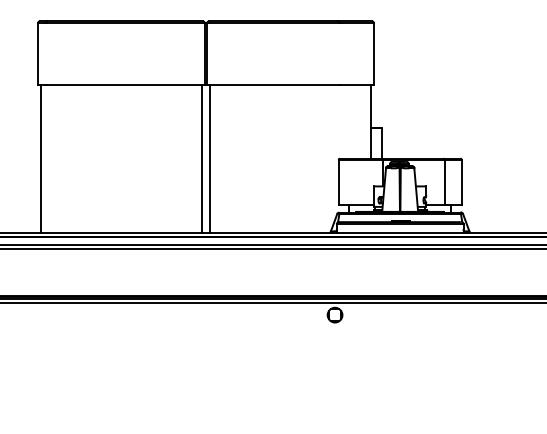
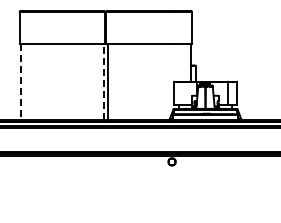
line: (41, 158) -> (21, 81), solid -> dashed
line: (201, 158) -> (103, 81), solid -> dashed

